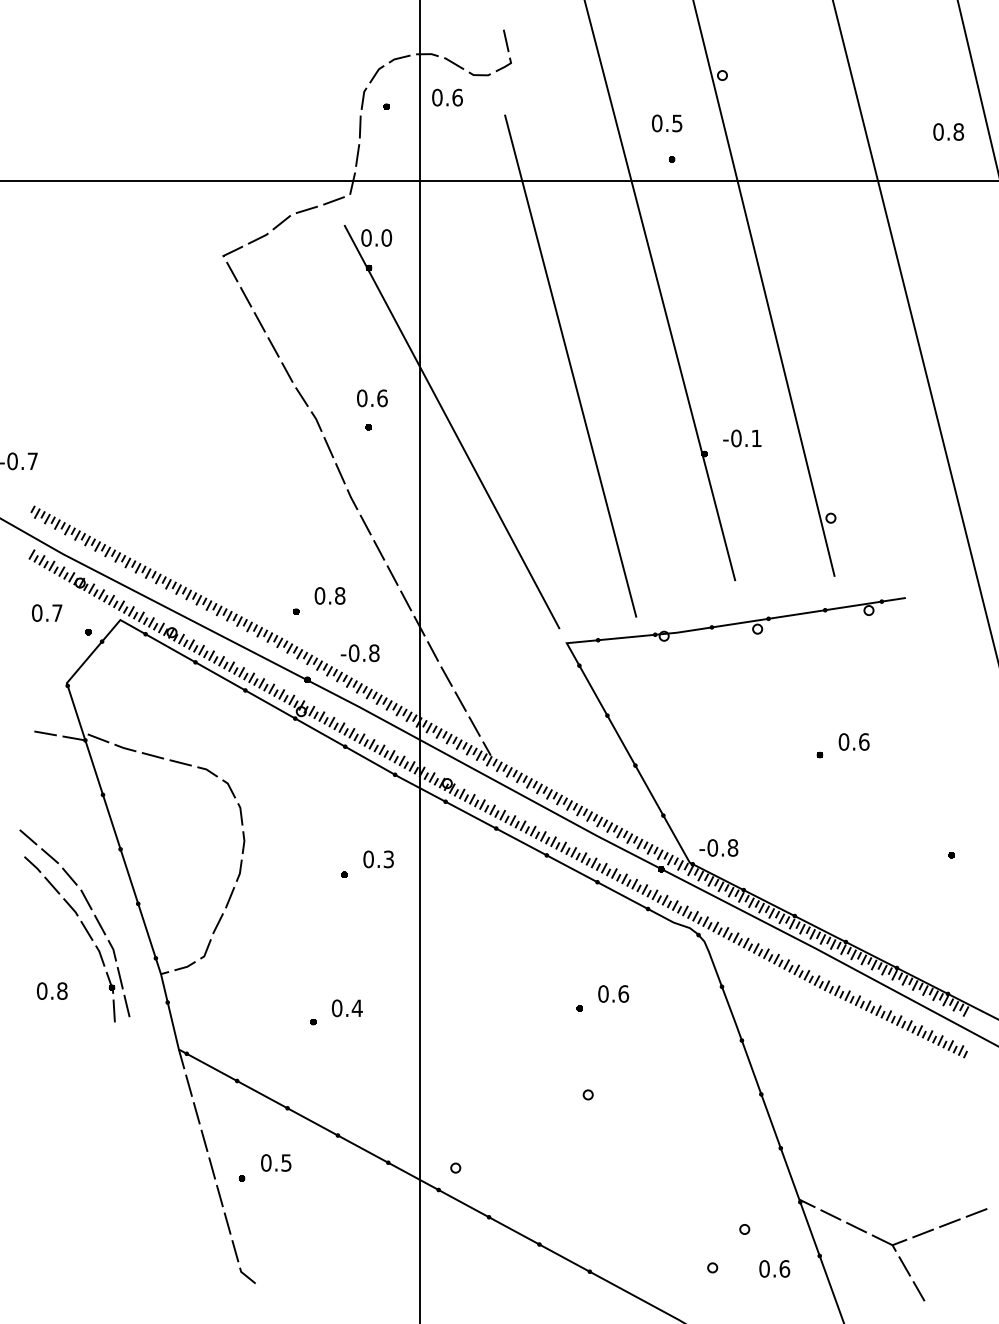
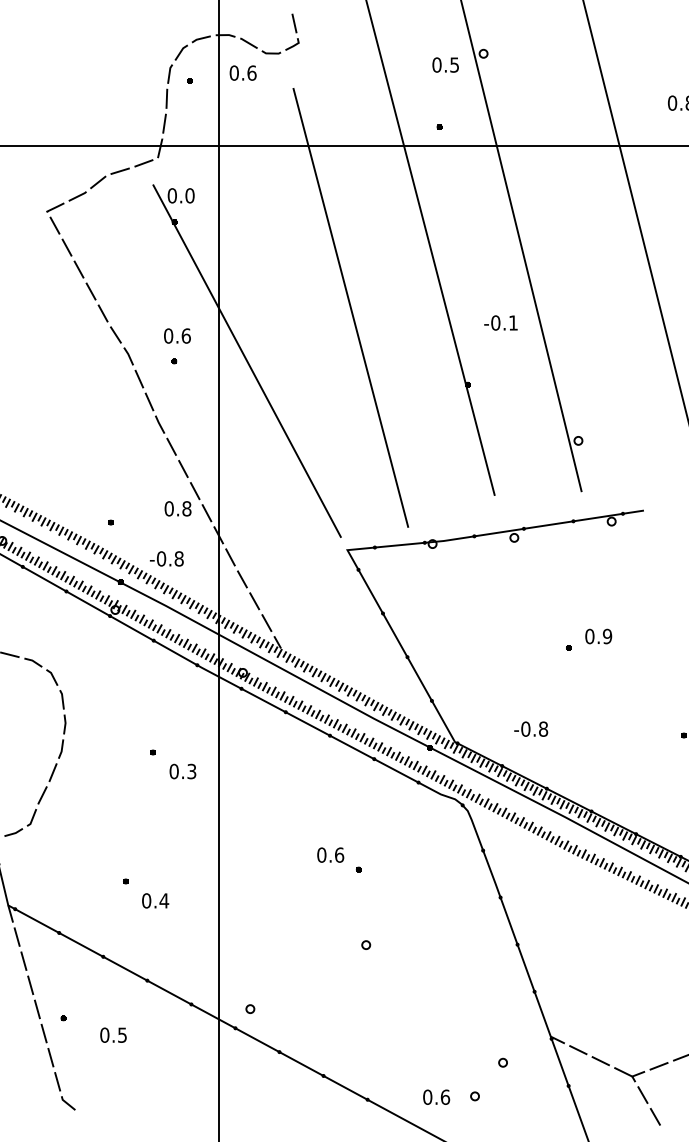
text: (667, 123) -> (446, 65), moved
text: (742, 438) -> (501, 323), moved
text: (329, 595) -> (177, 508), moved
text: (864, 741) -> (607, 636), 0.6 -> 0.9
text: (718, 847) -> (530, 728), moved
text: (378, 859) -> (182, 771), moved
text: (613, 993) -> (330, 854), moved
text: (346, 1008) -> (154, 901), moved
text: (276, 1162) -> (113, 1034), moved
text: (774, 1268) -> (436, 1096), moved

